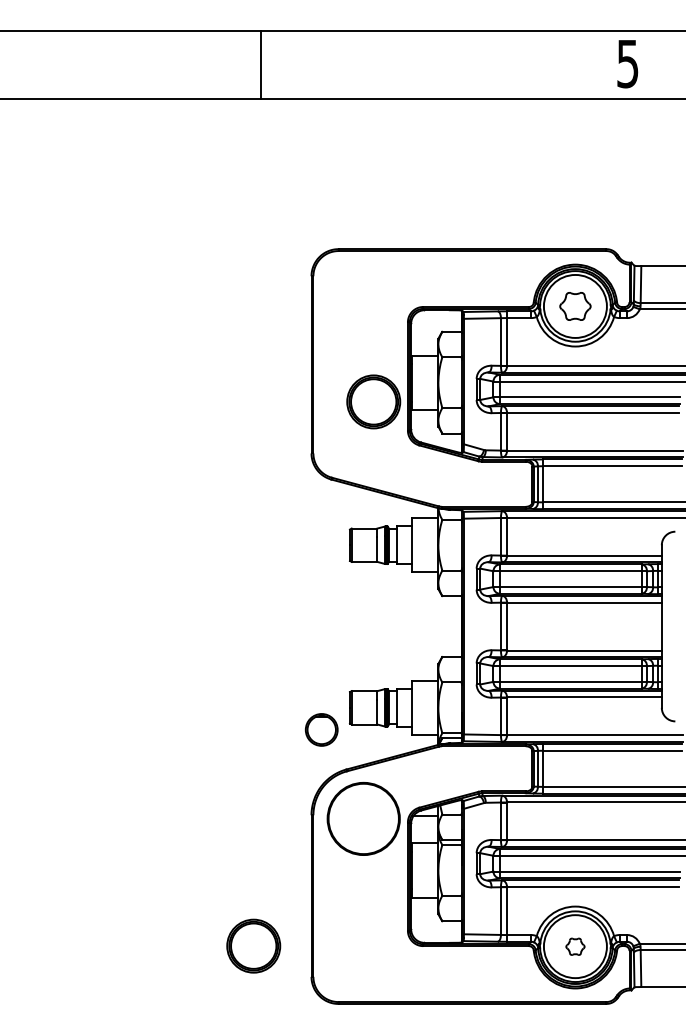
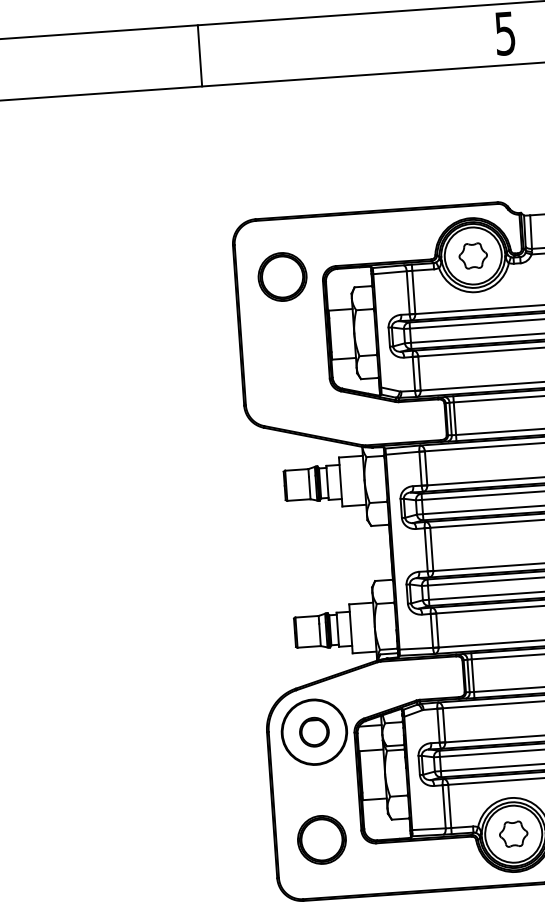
line: (260, 64) -> (199, 55), moved
part: (373, 401) -> (282, 276), moved
part: (321, 729) -> (314, 731), moved
part: (253, 945) -> (321, 839), moved
part: (575, 946) -> (513, 834), size x1.67

